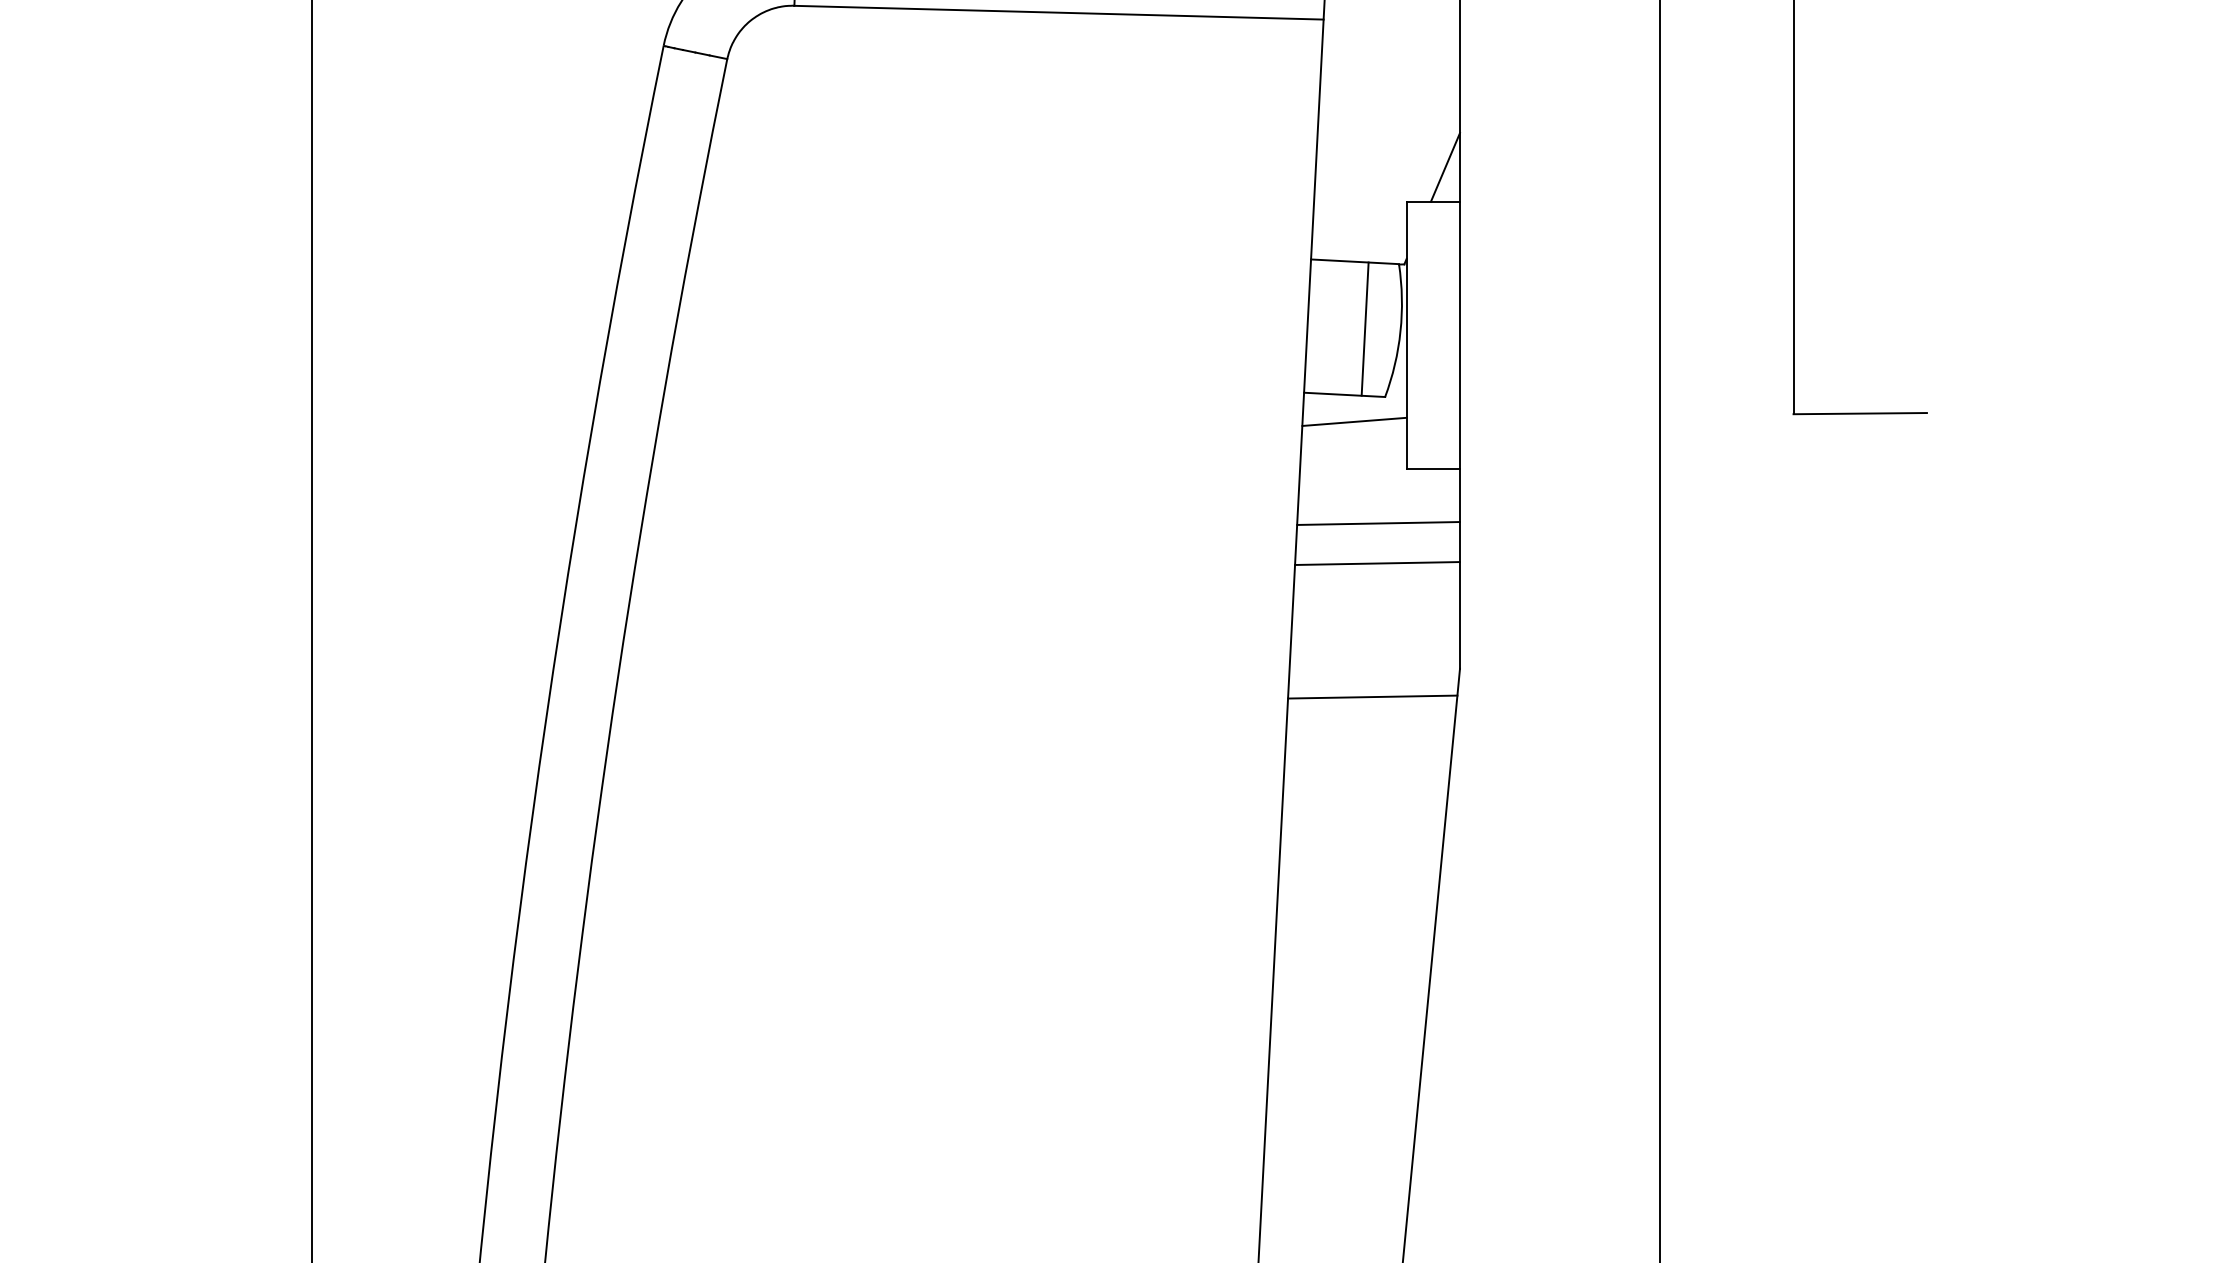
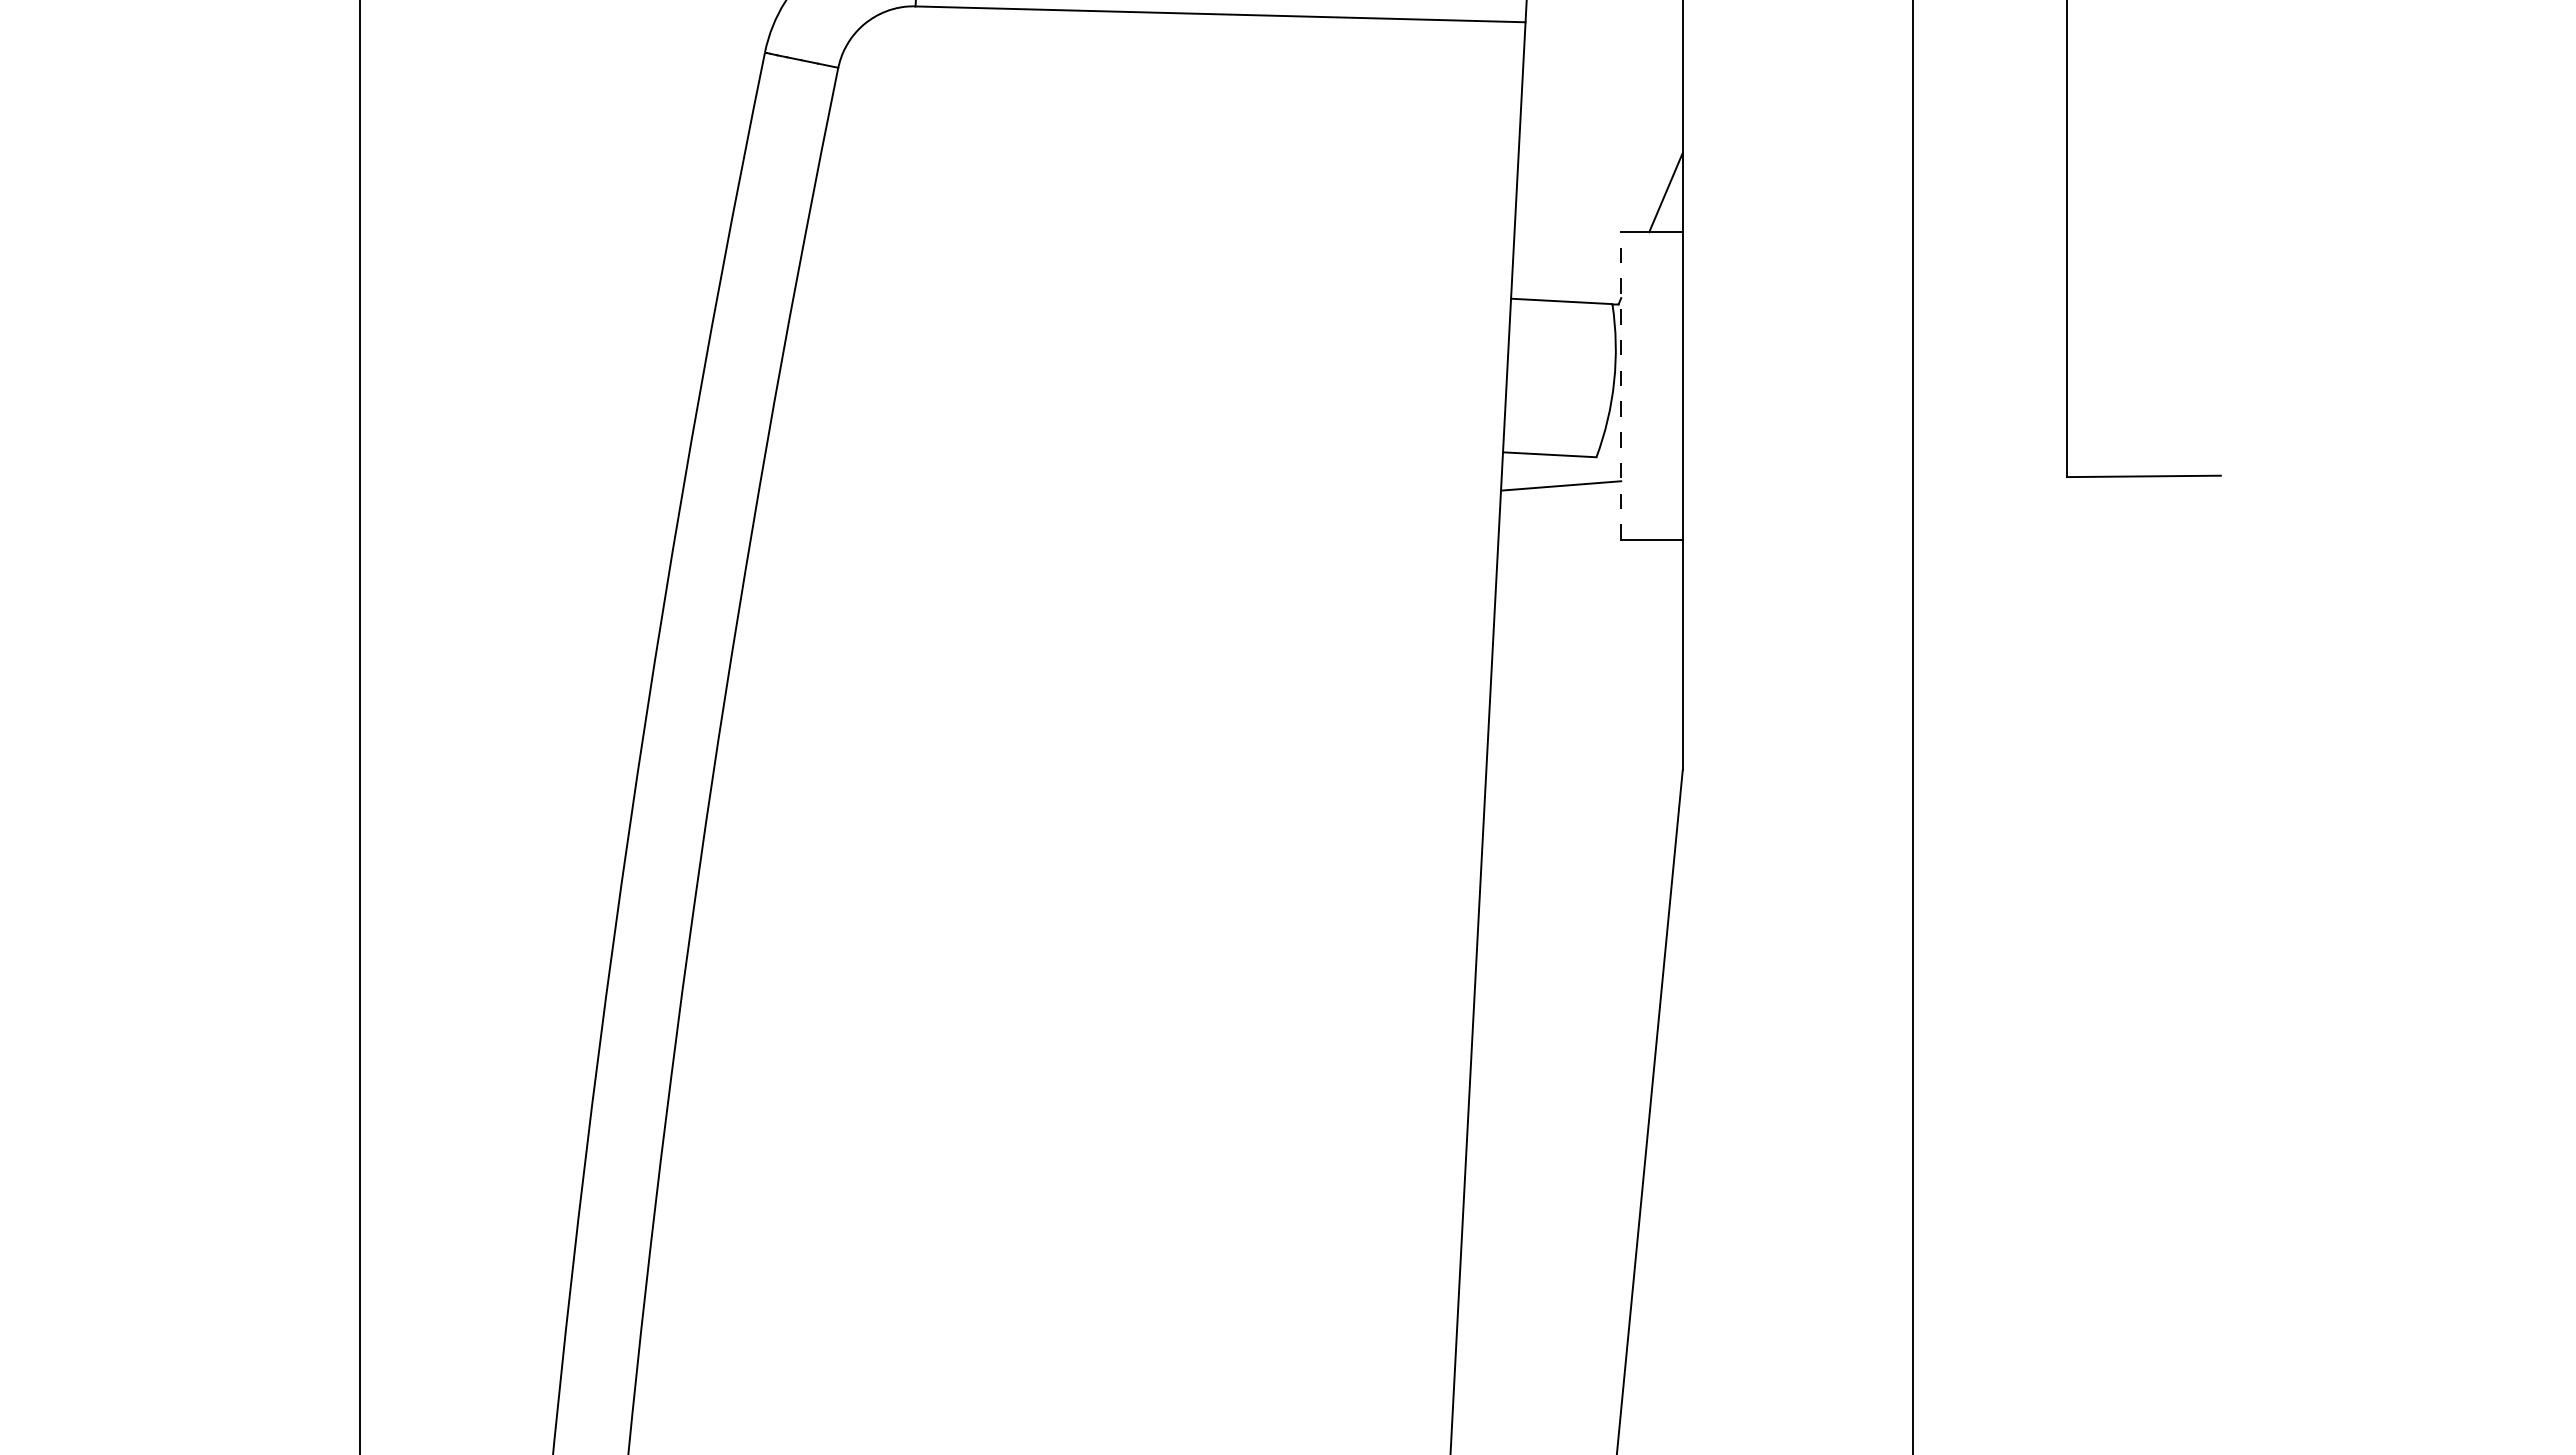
line: (1365, 328) -> (1573, 378), removed
line: (1406, 335) -> (1621, 386), solid -> dashed
line: (1378, 523) -> (1588, 602), removed
line: (1377, 562) -> (1587, 648), removed
line: (1372, 696) -> (1581, 802), removed

